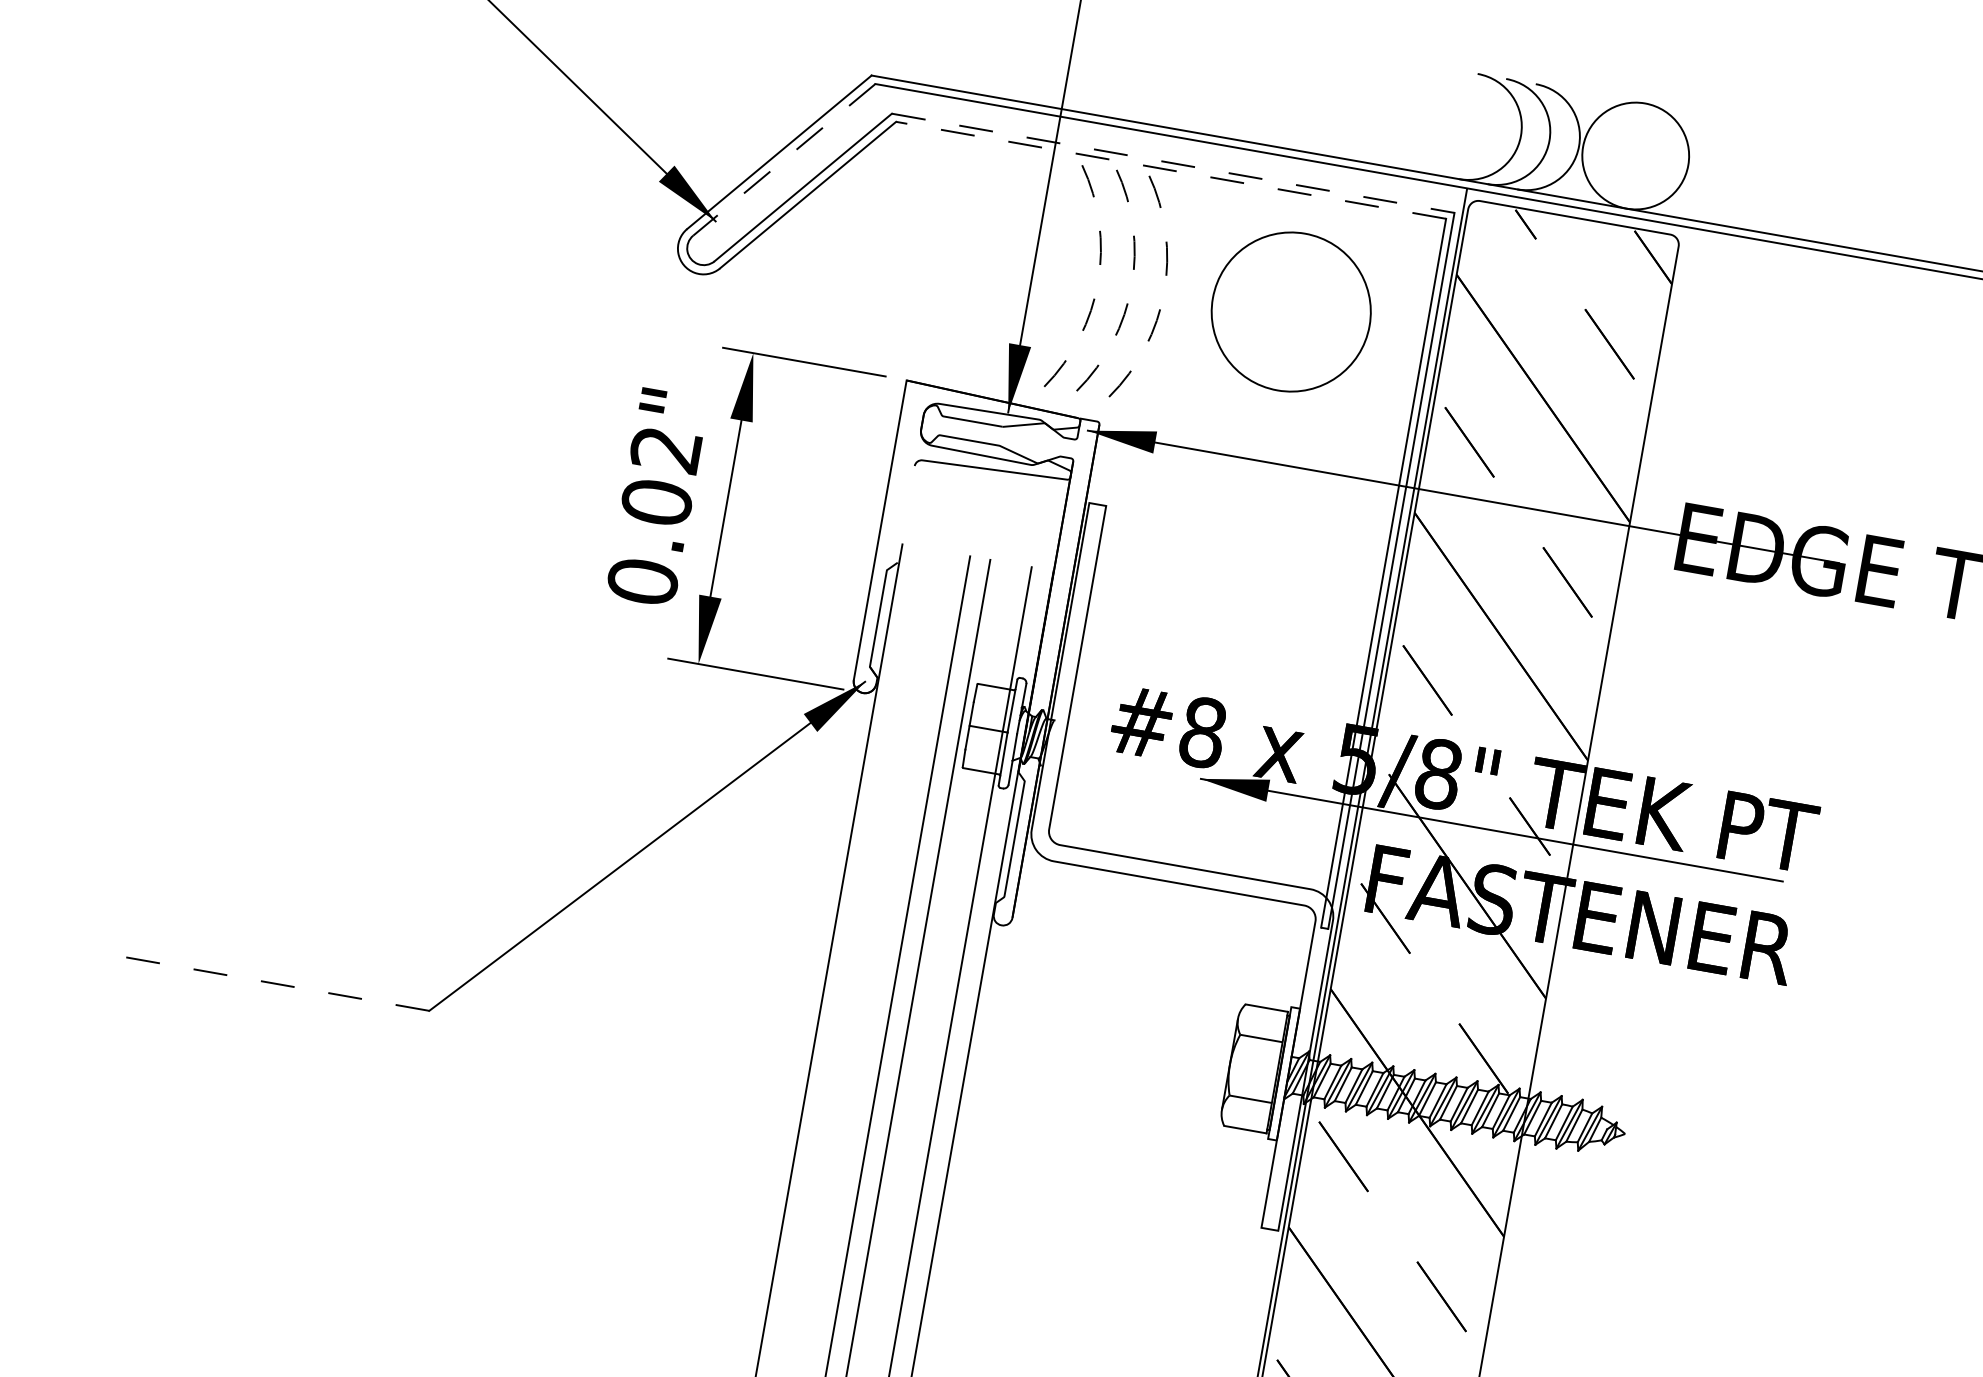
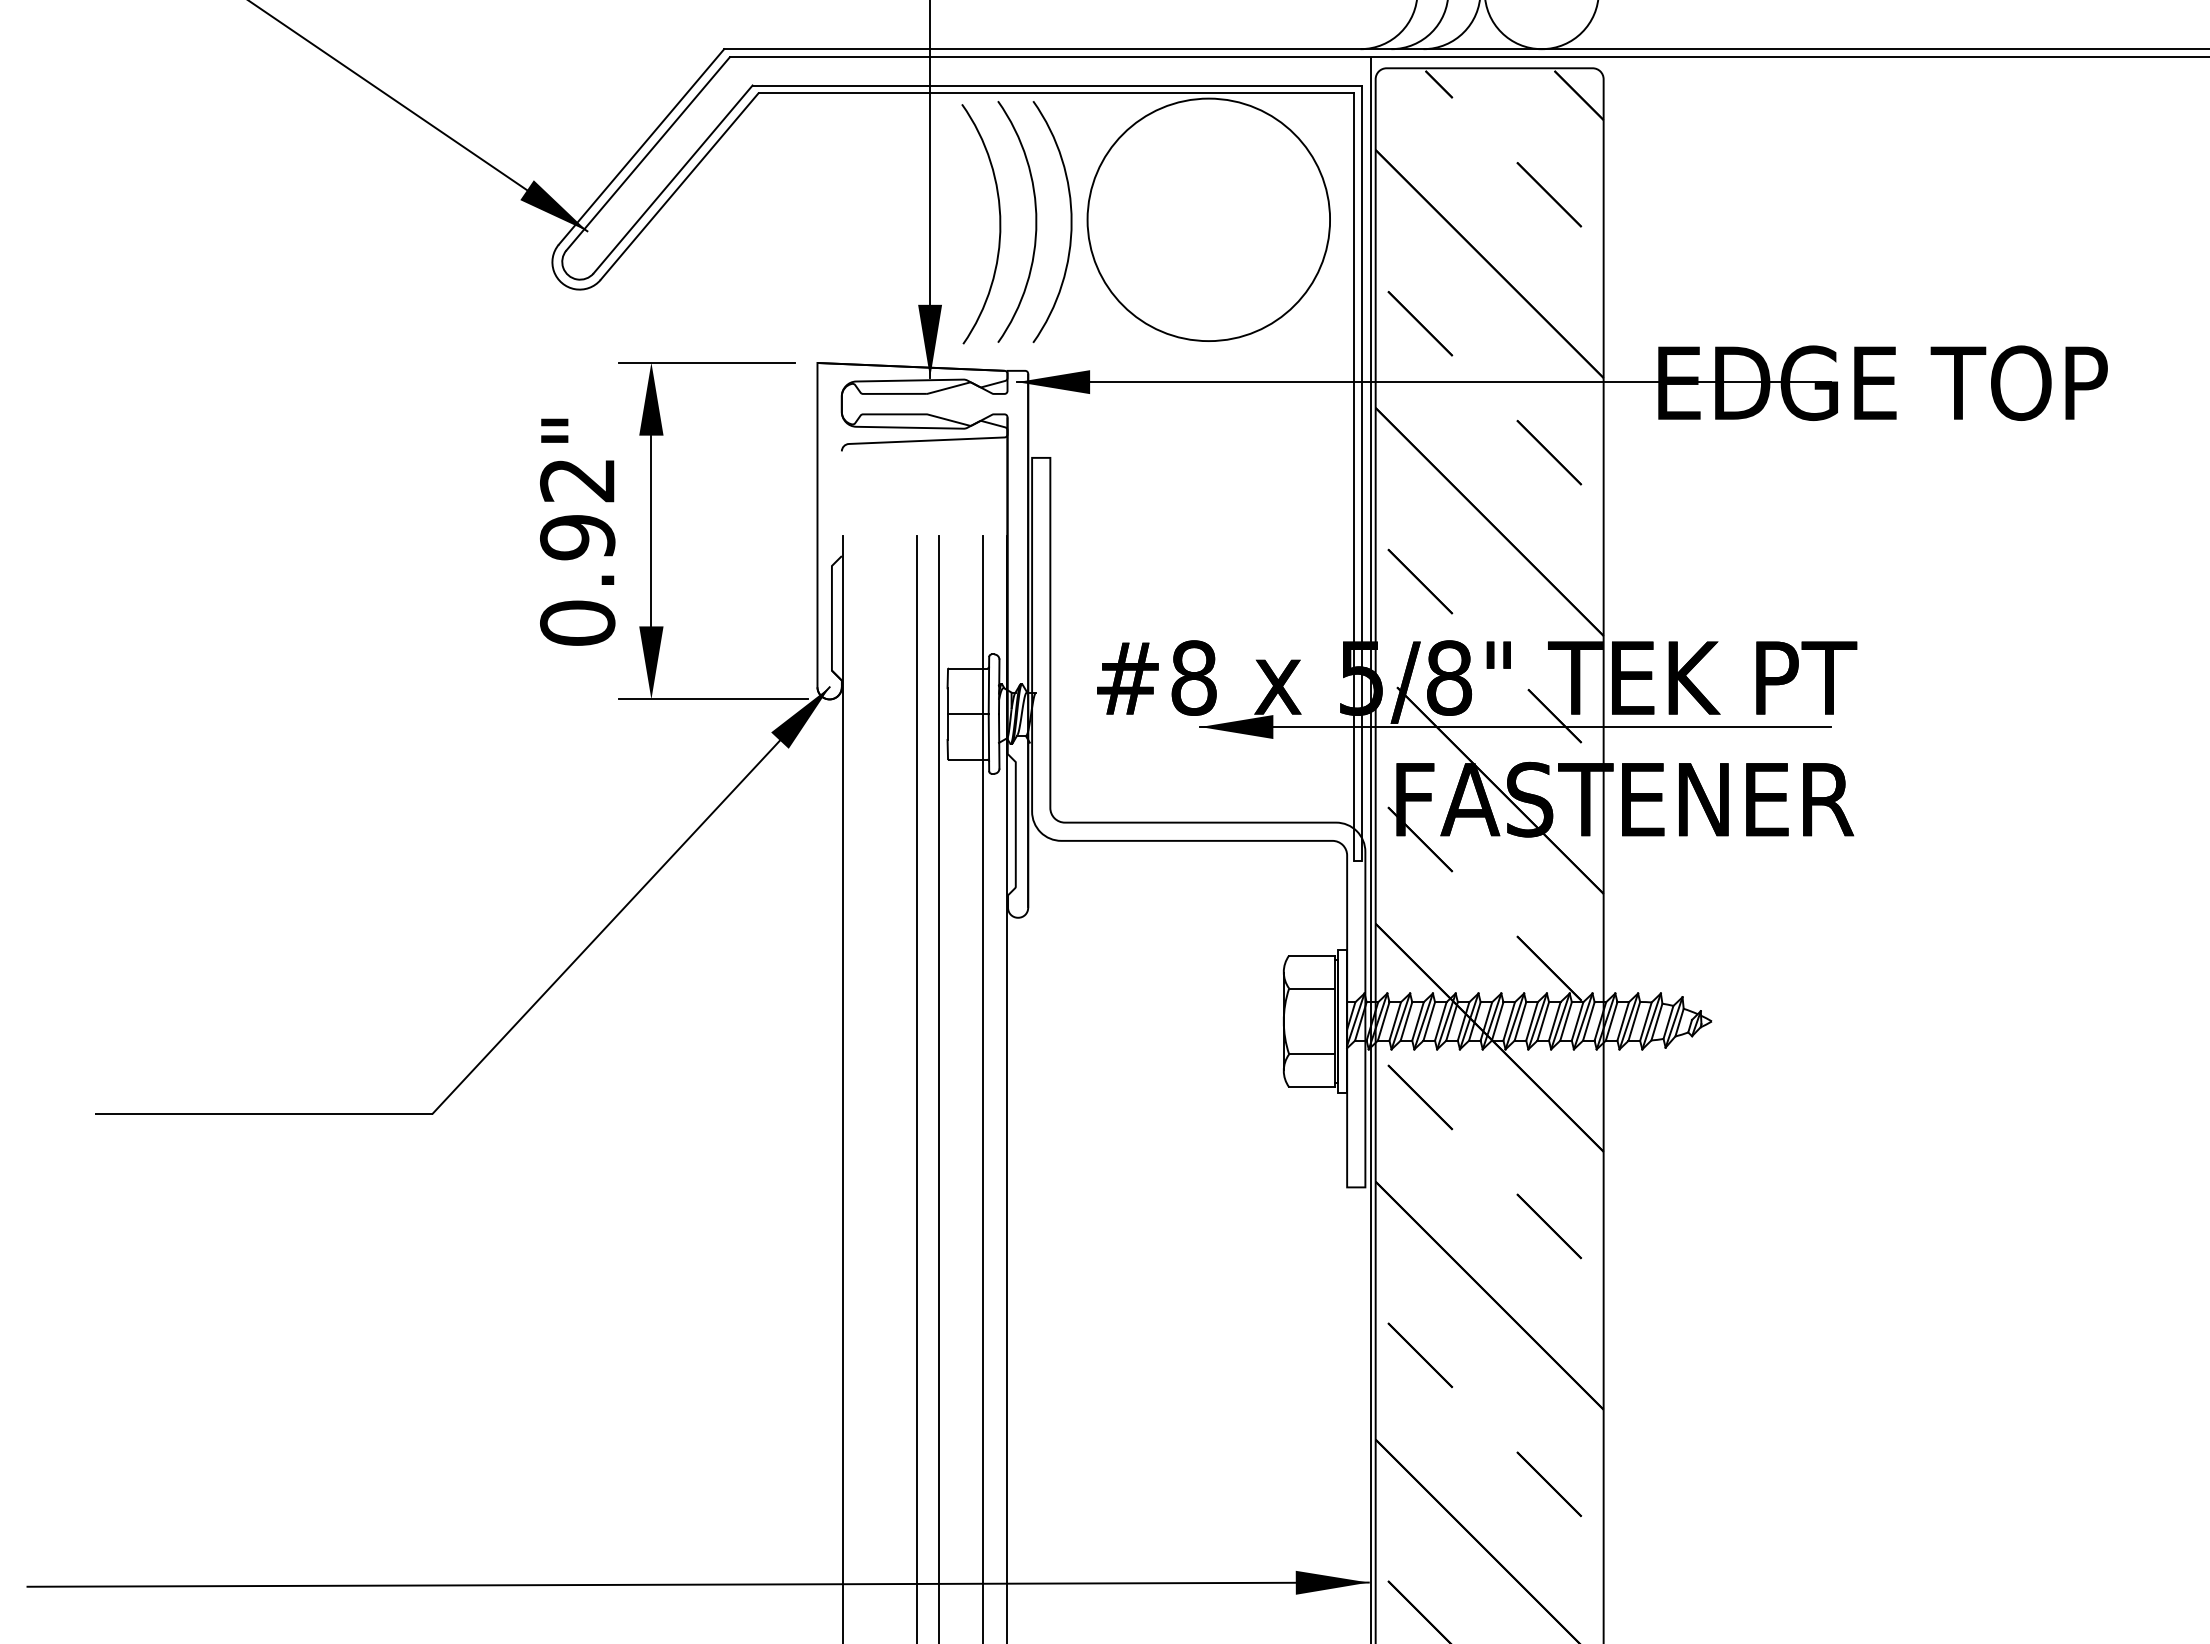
line: (783, 160) -> (647, 154), dashed -> solid
line: (1173, 163) -> (1057, 85), dashed -> solid
line: (1171, 170) -> (1056, 93), dashed -> solid
arc: (1098, 282) -> (1000, 224), dashed -> solid
arc: (1131, 285) -> (1036, 221), dashed -> solid
arc: (1164, 292) -> (1071, 222), dashed -> solid
circle: (1291, 311) -> (1208, 219), size x1.43
text: (656, 502) -> (577, 537), 0.02" -> 0.92"
line: (273, 983) -> (263, 1113), dashed -> solid

